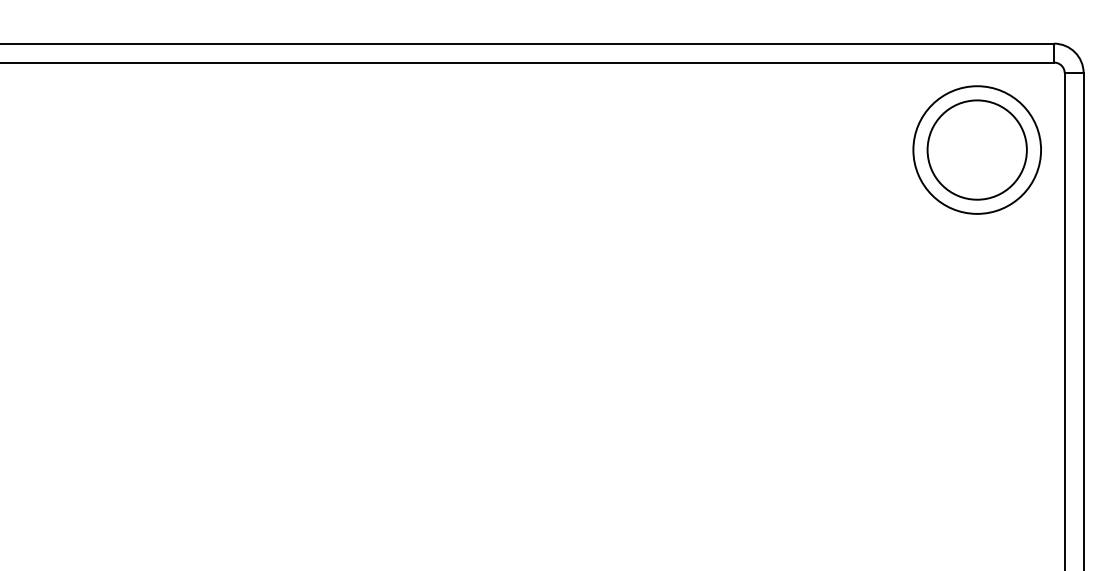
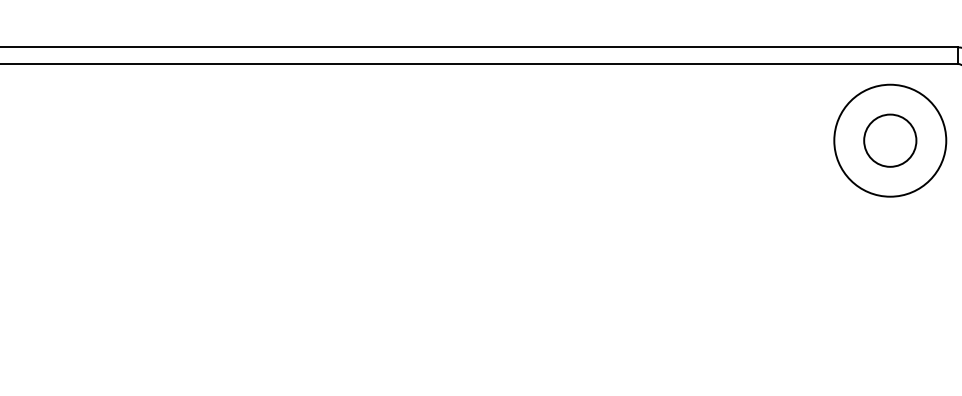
circle: (976, 149) -> (889, 140), size x0.6

